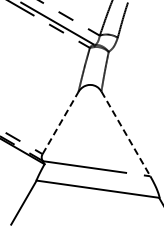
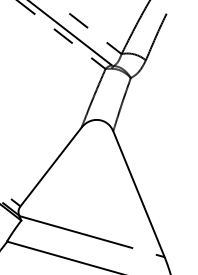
line: (60, 123) -> (50, 167), dashed -> solid
line: (125, 133) -> (138, 193), dashed -> solid

